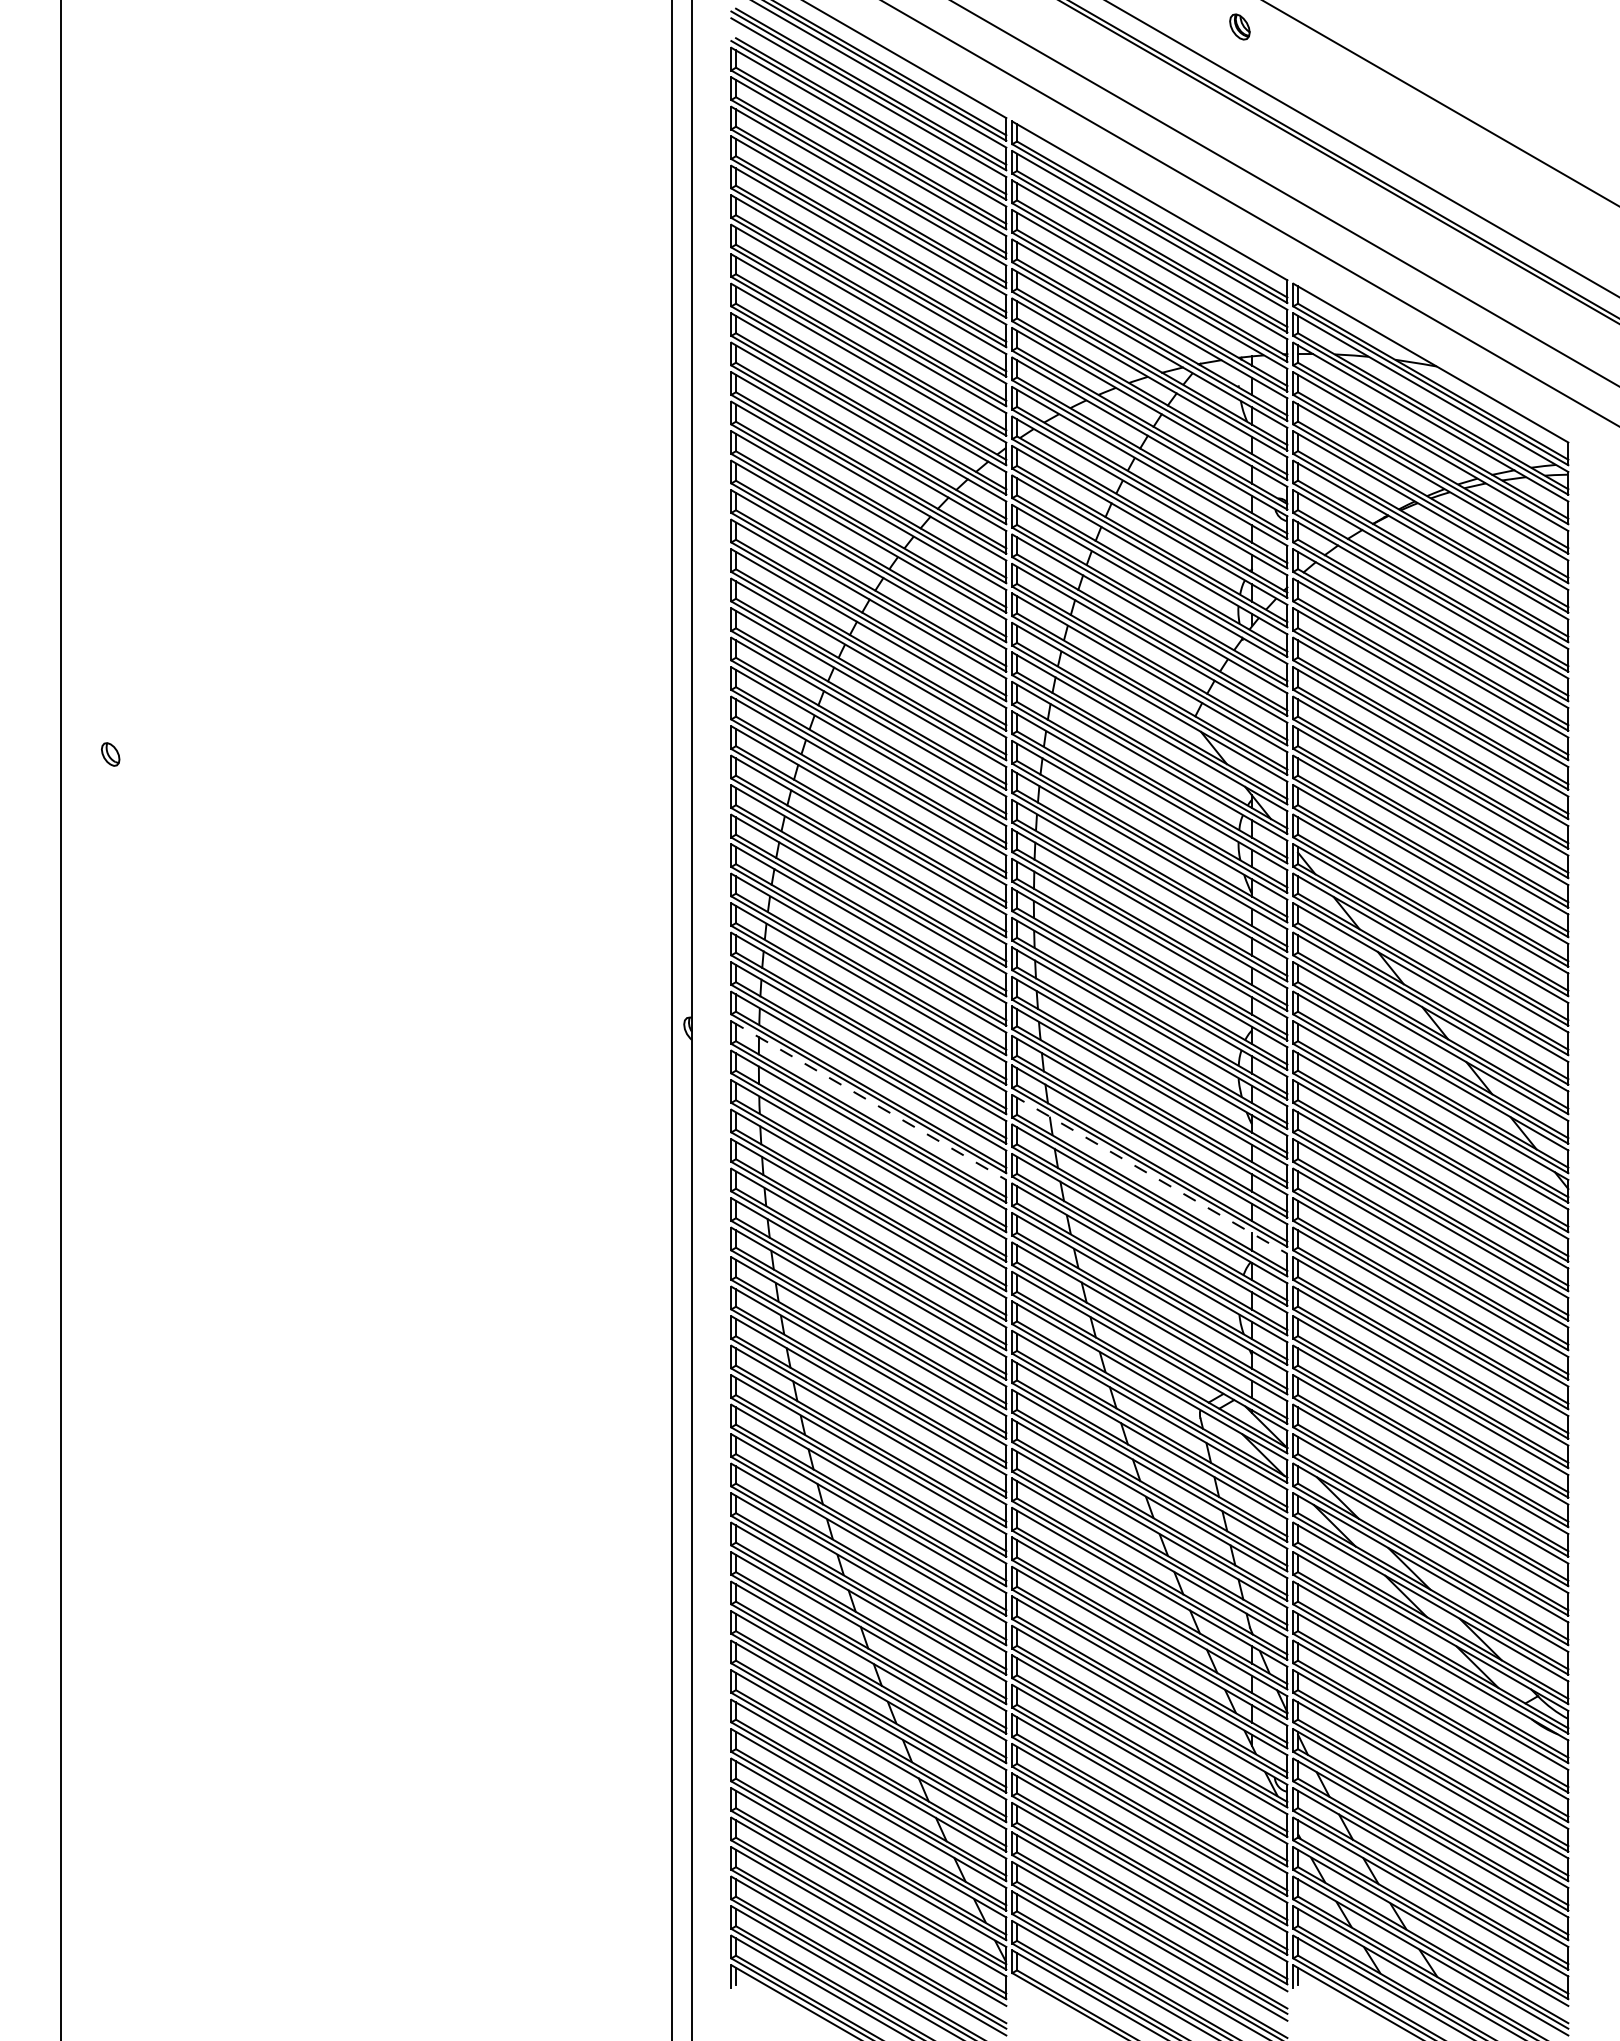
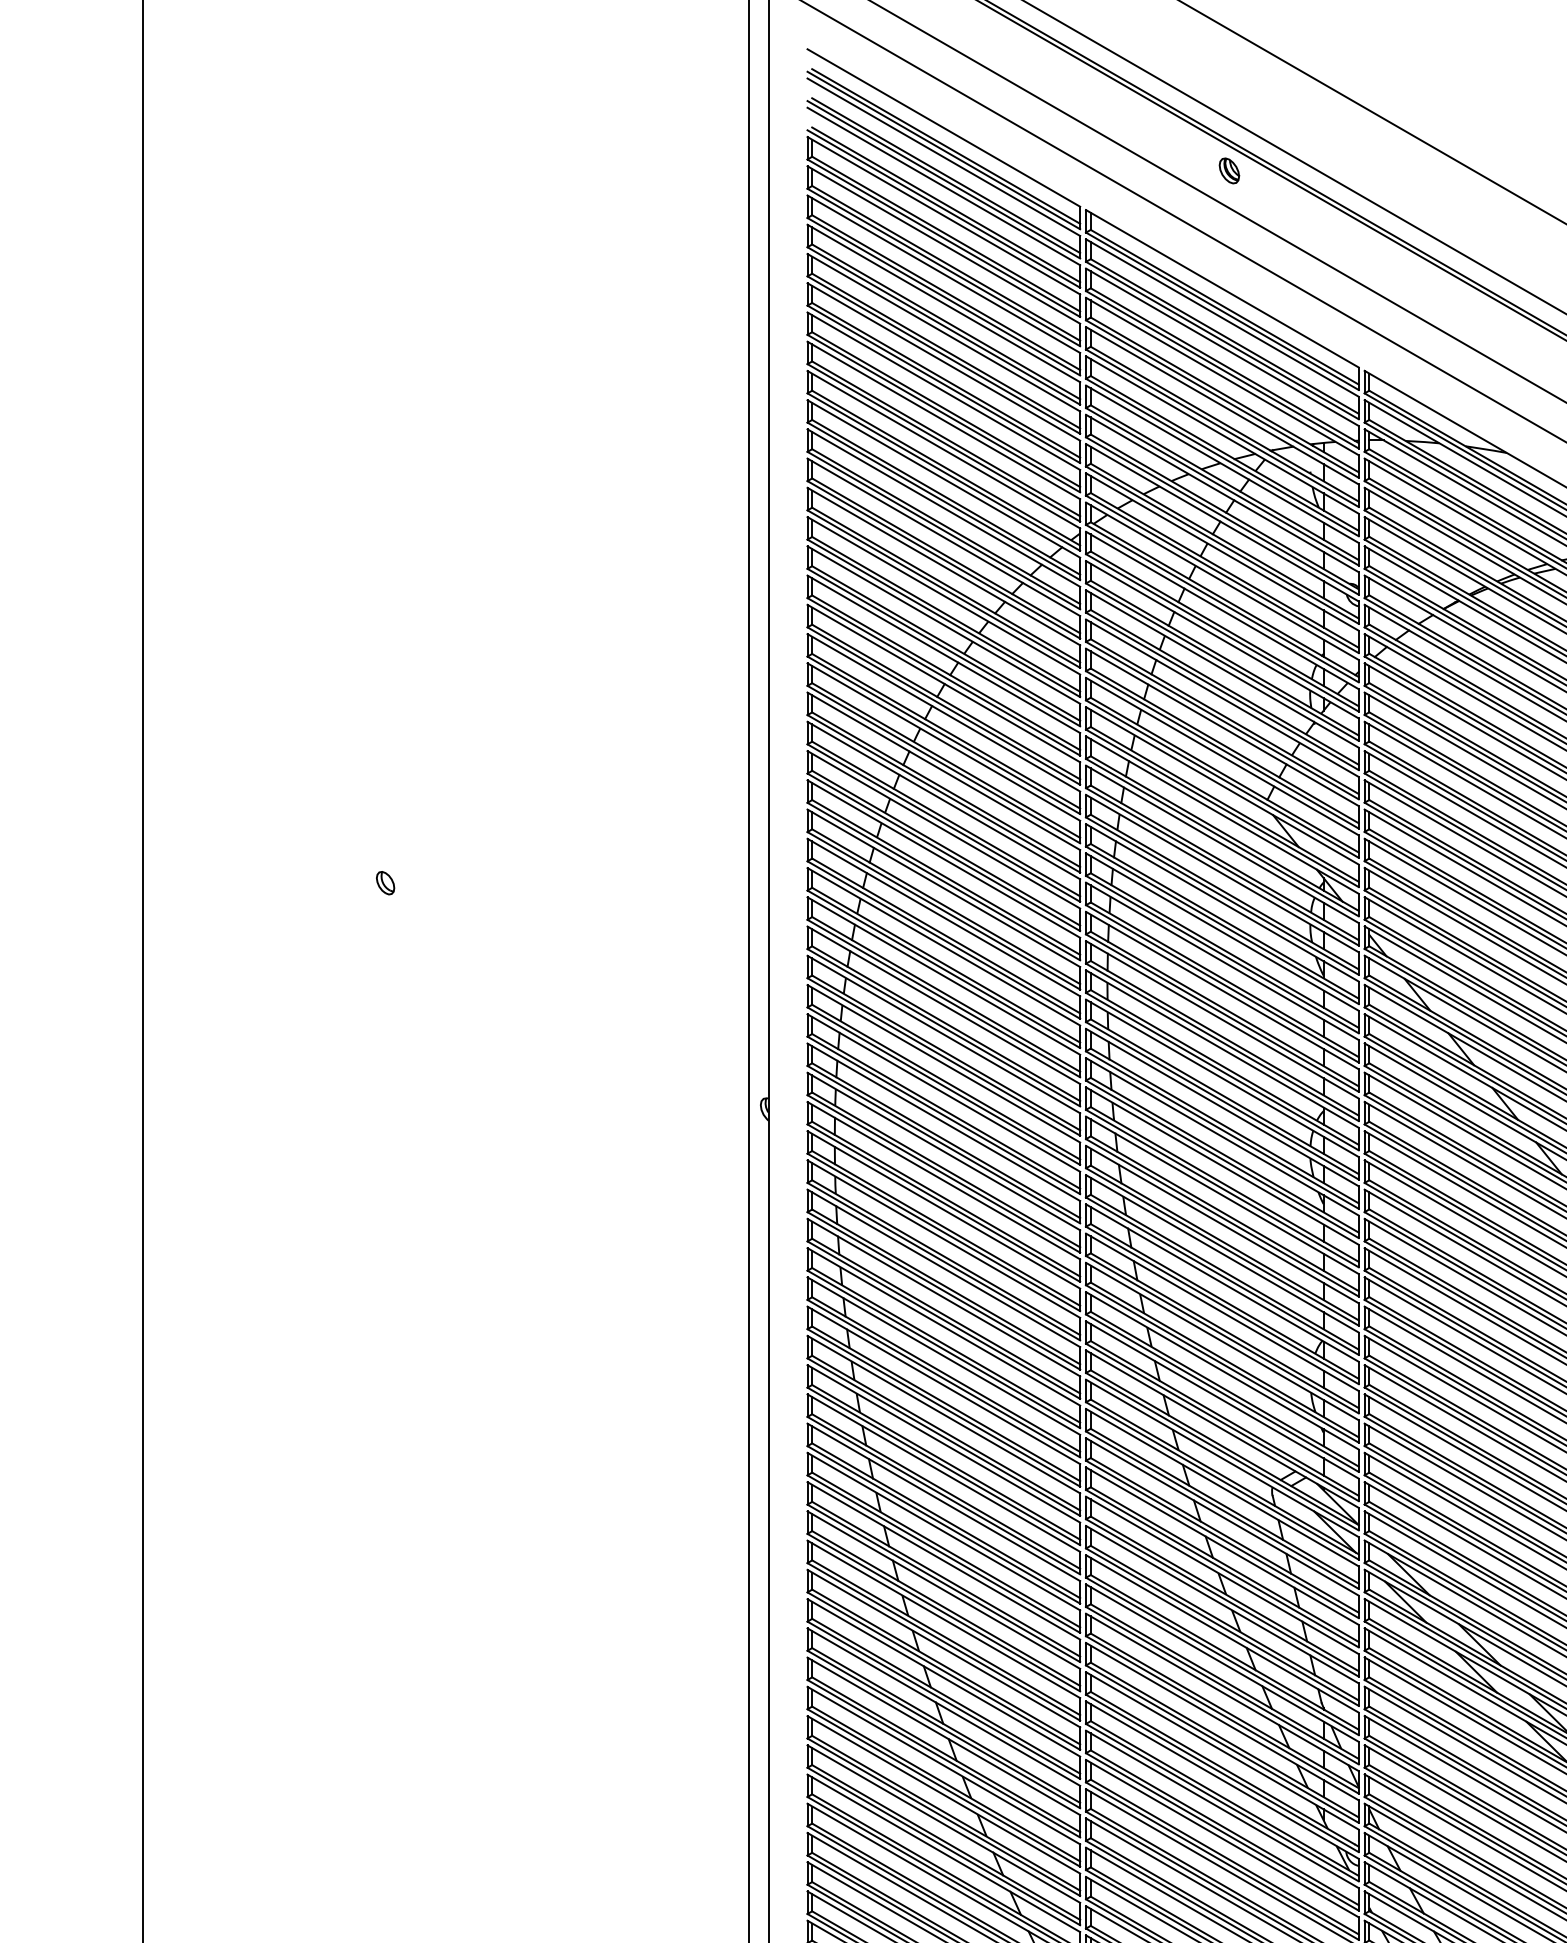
part: (1239, 26) -> (1229, 170), moved
part: (110, 754) -> (385, 883), moved
line: (868, 1100) -> (943, 1180), dashed -> solid
line: (1149, 1174) -> (1222, 1253), dashed -> solid

